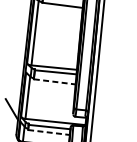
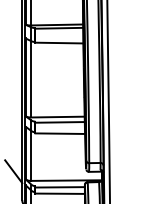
line: (54, 81) -> (60, 133), dashed -> solid
line: (49, 132) -> (60, 193), dashed -> solid

